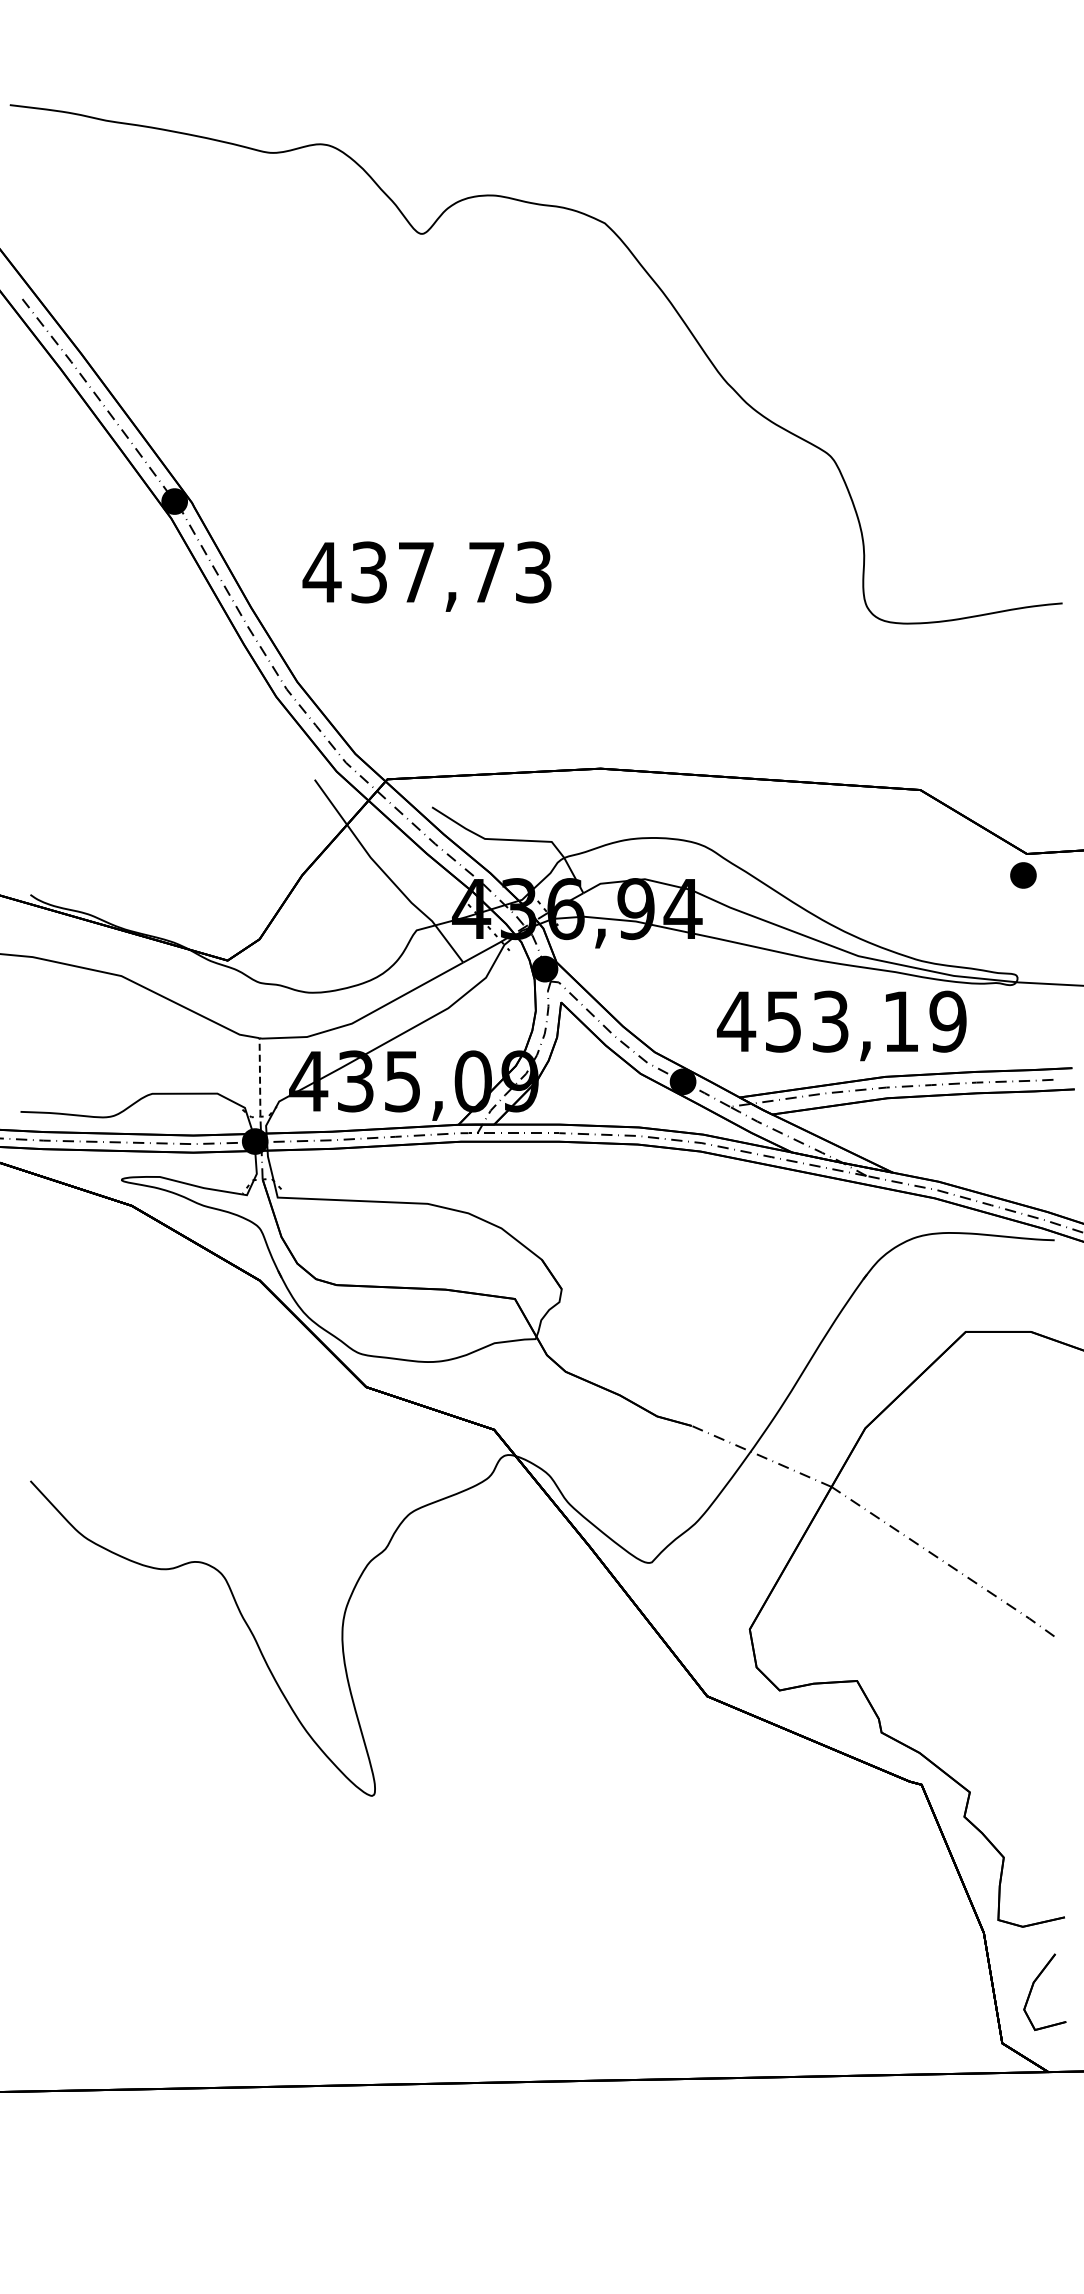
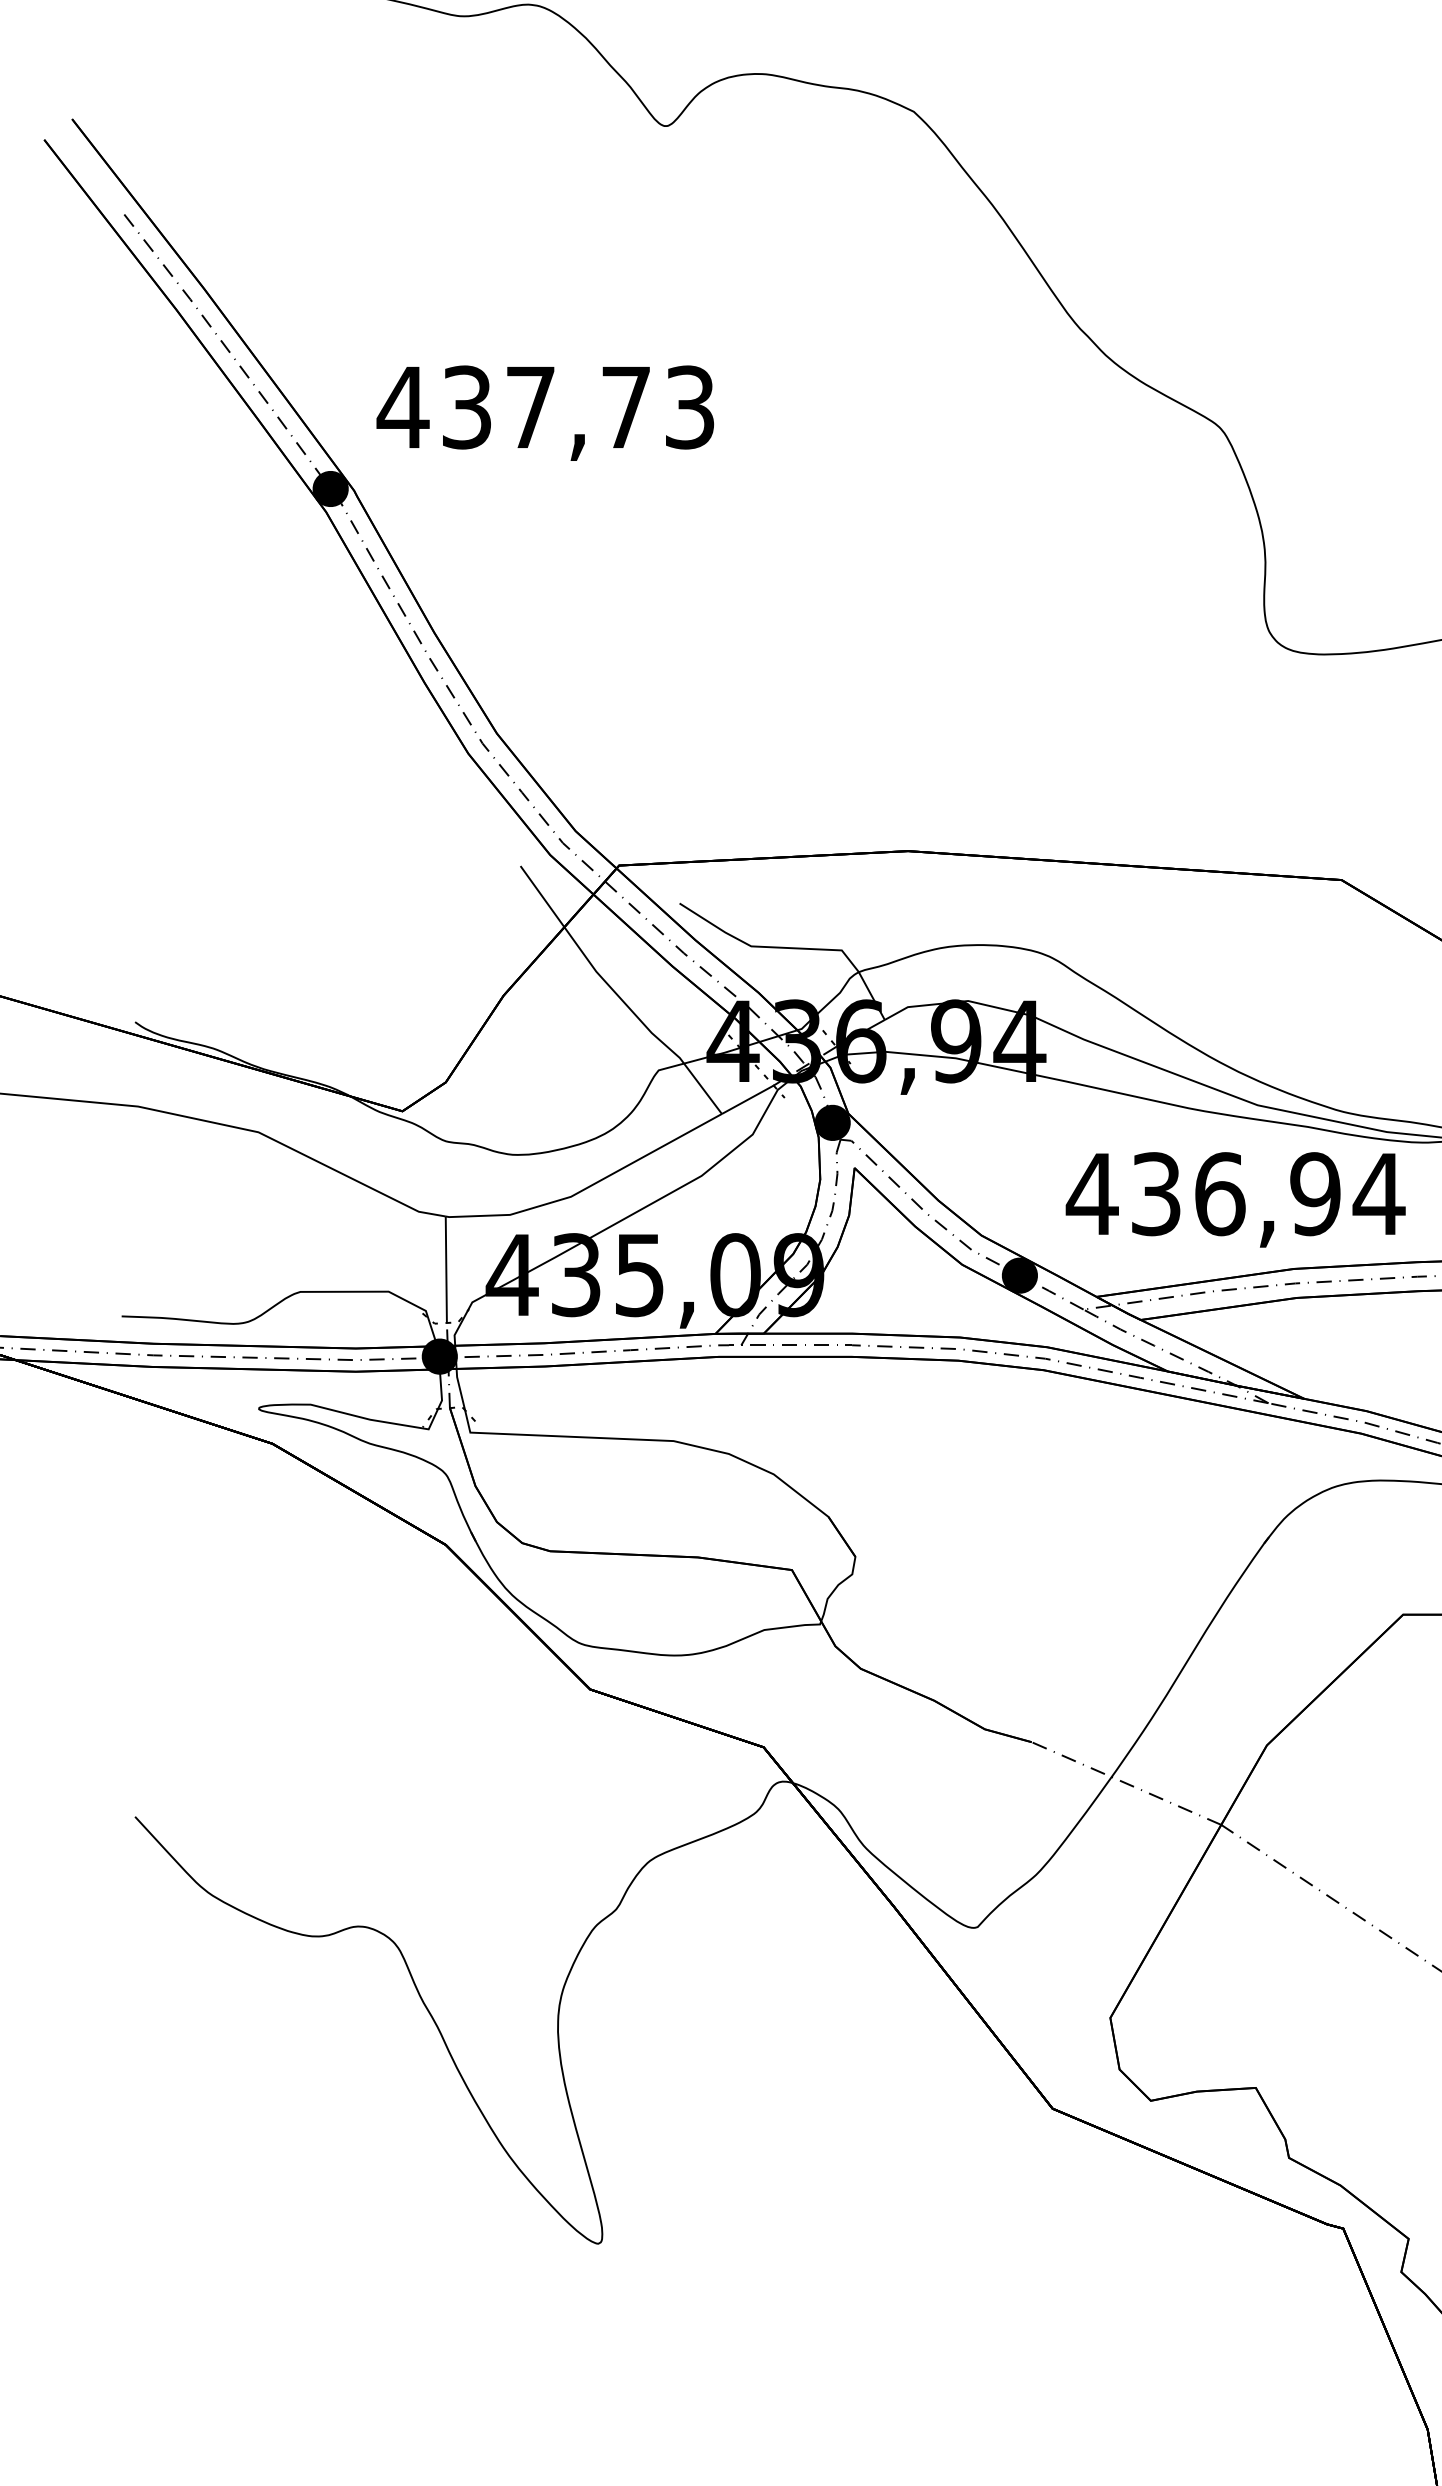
text: (426, 576) -> (544, 412), moved
text: (866, 1021) -> (1268, 1193), 453,19 -> 436,94
line: (260, 1076) -> (446, 1268), dashed -> solid

